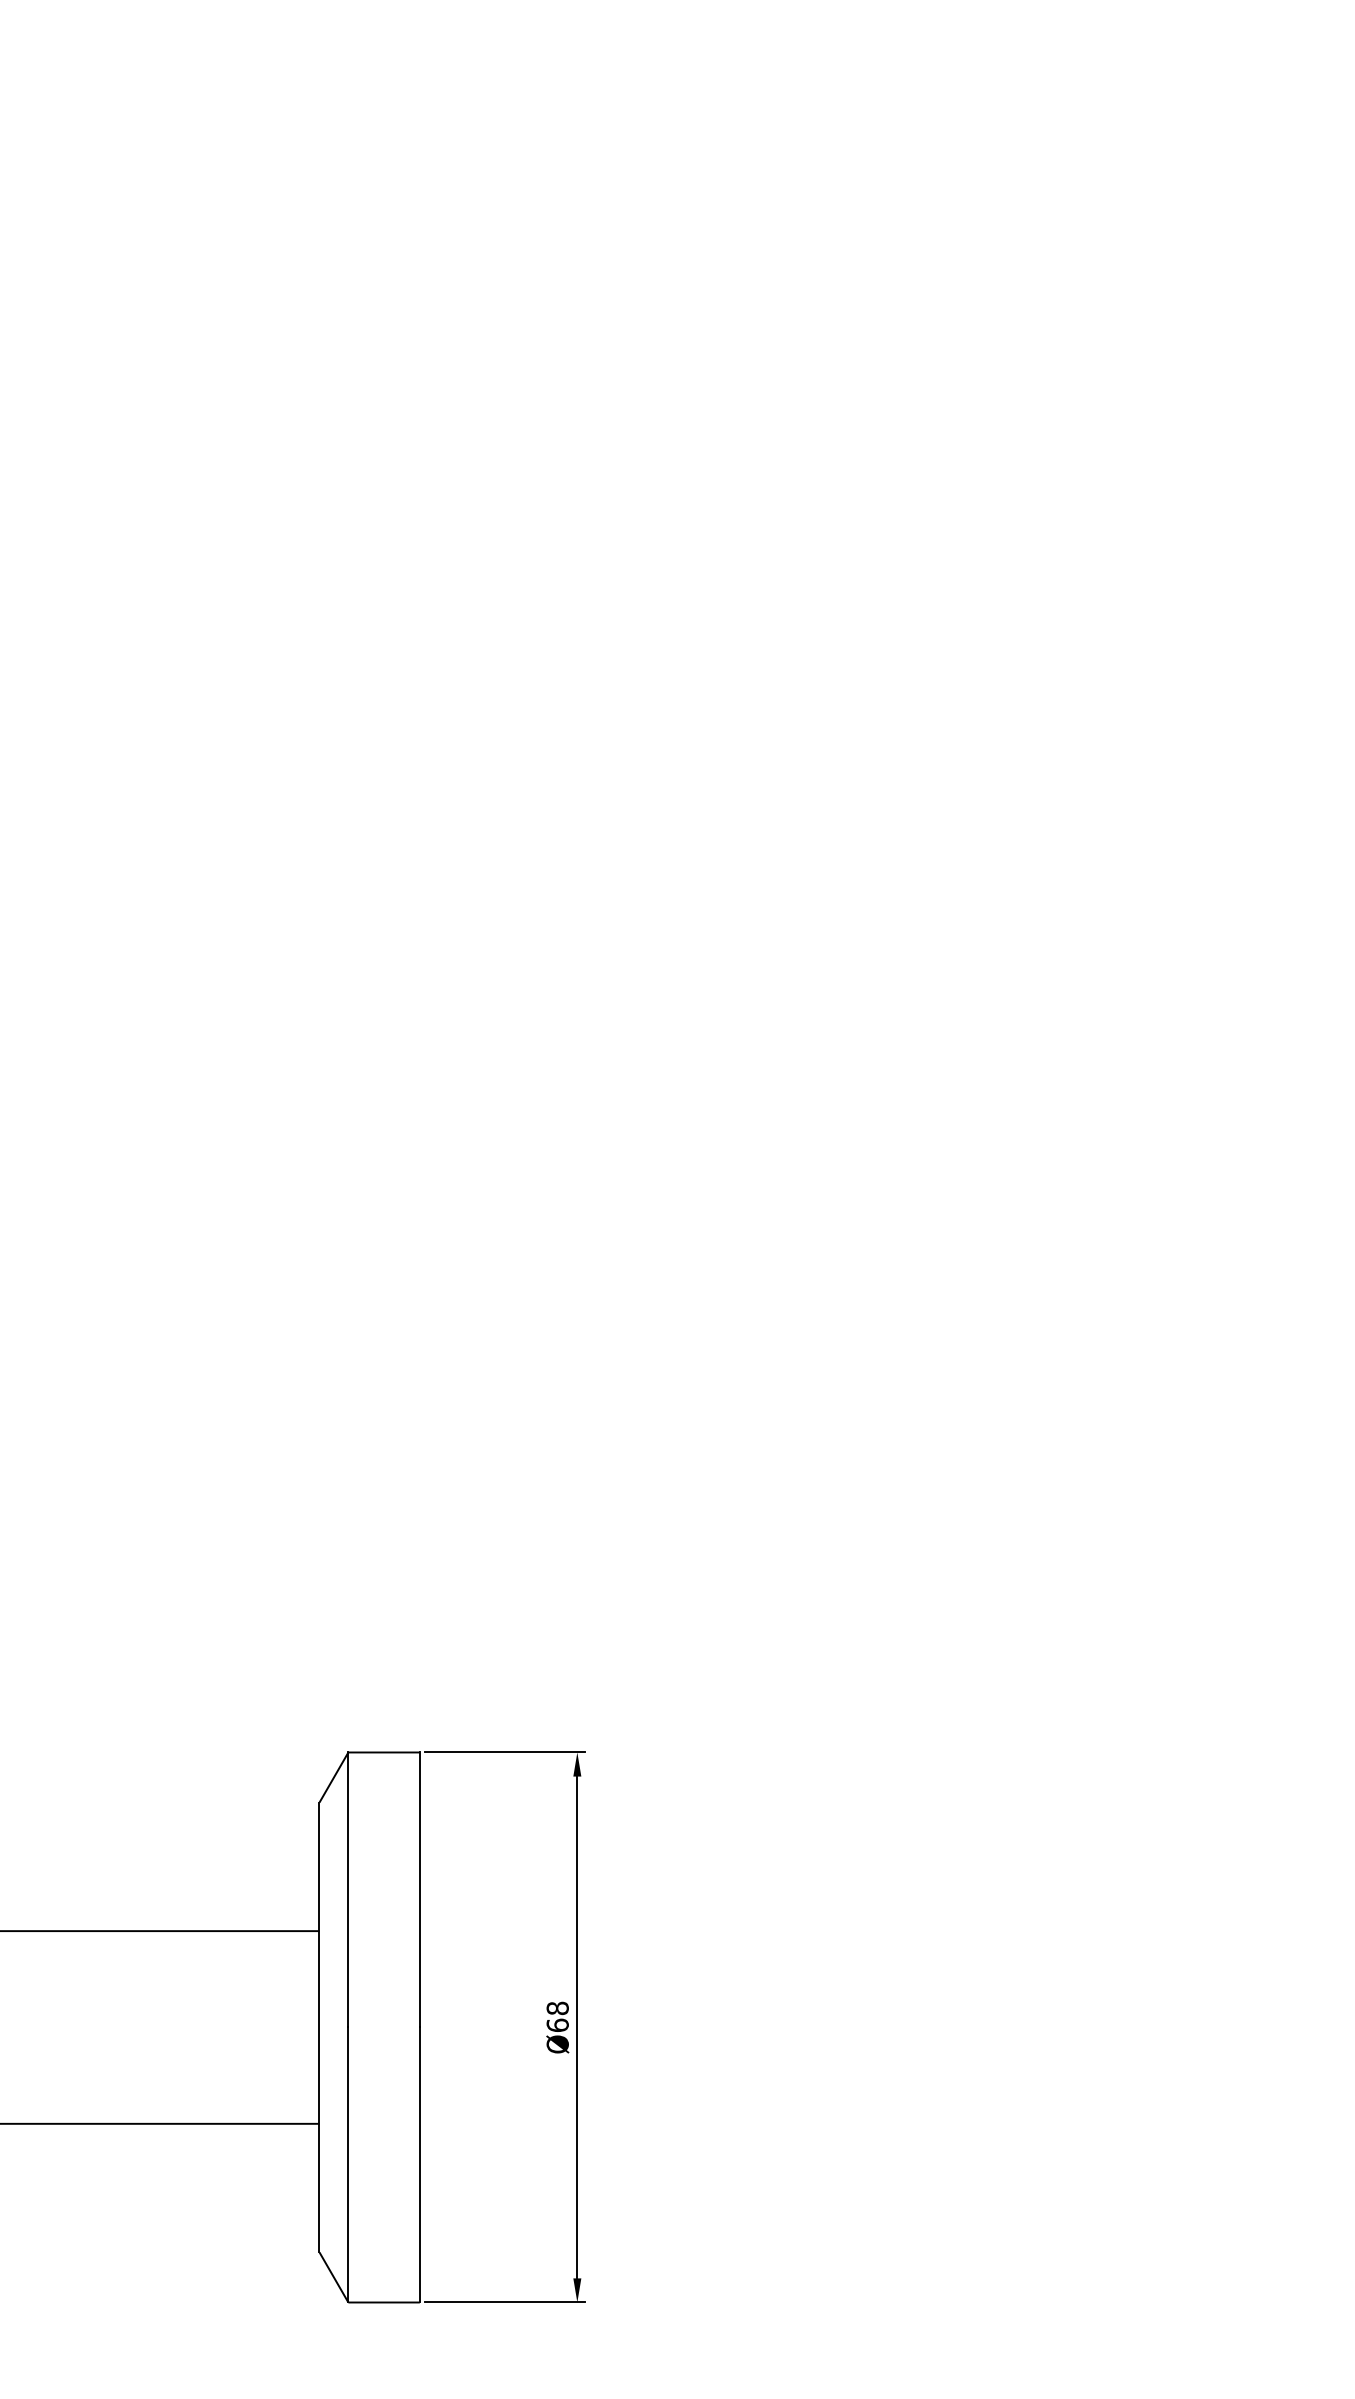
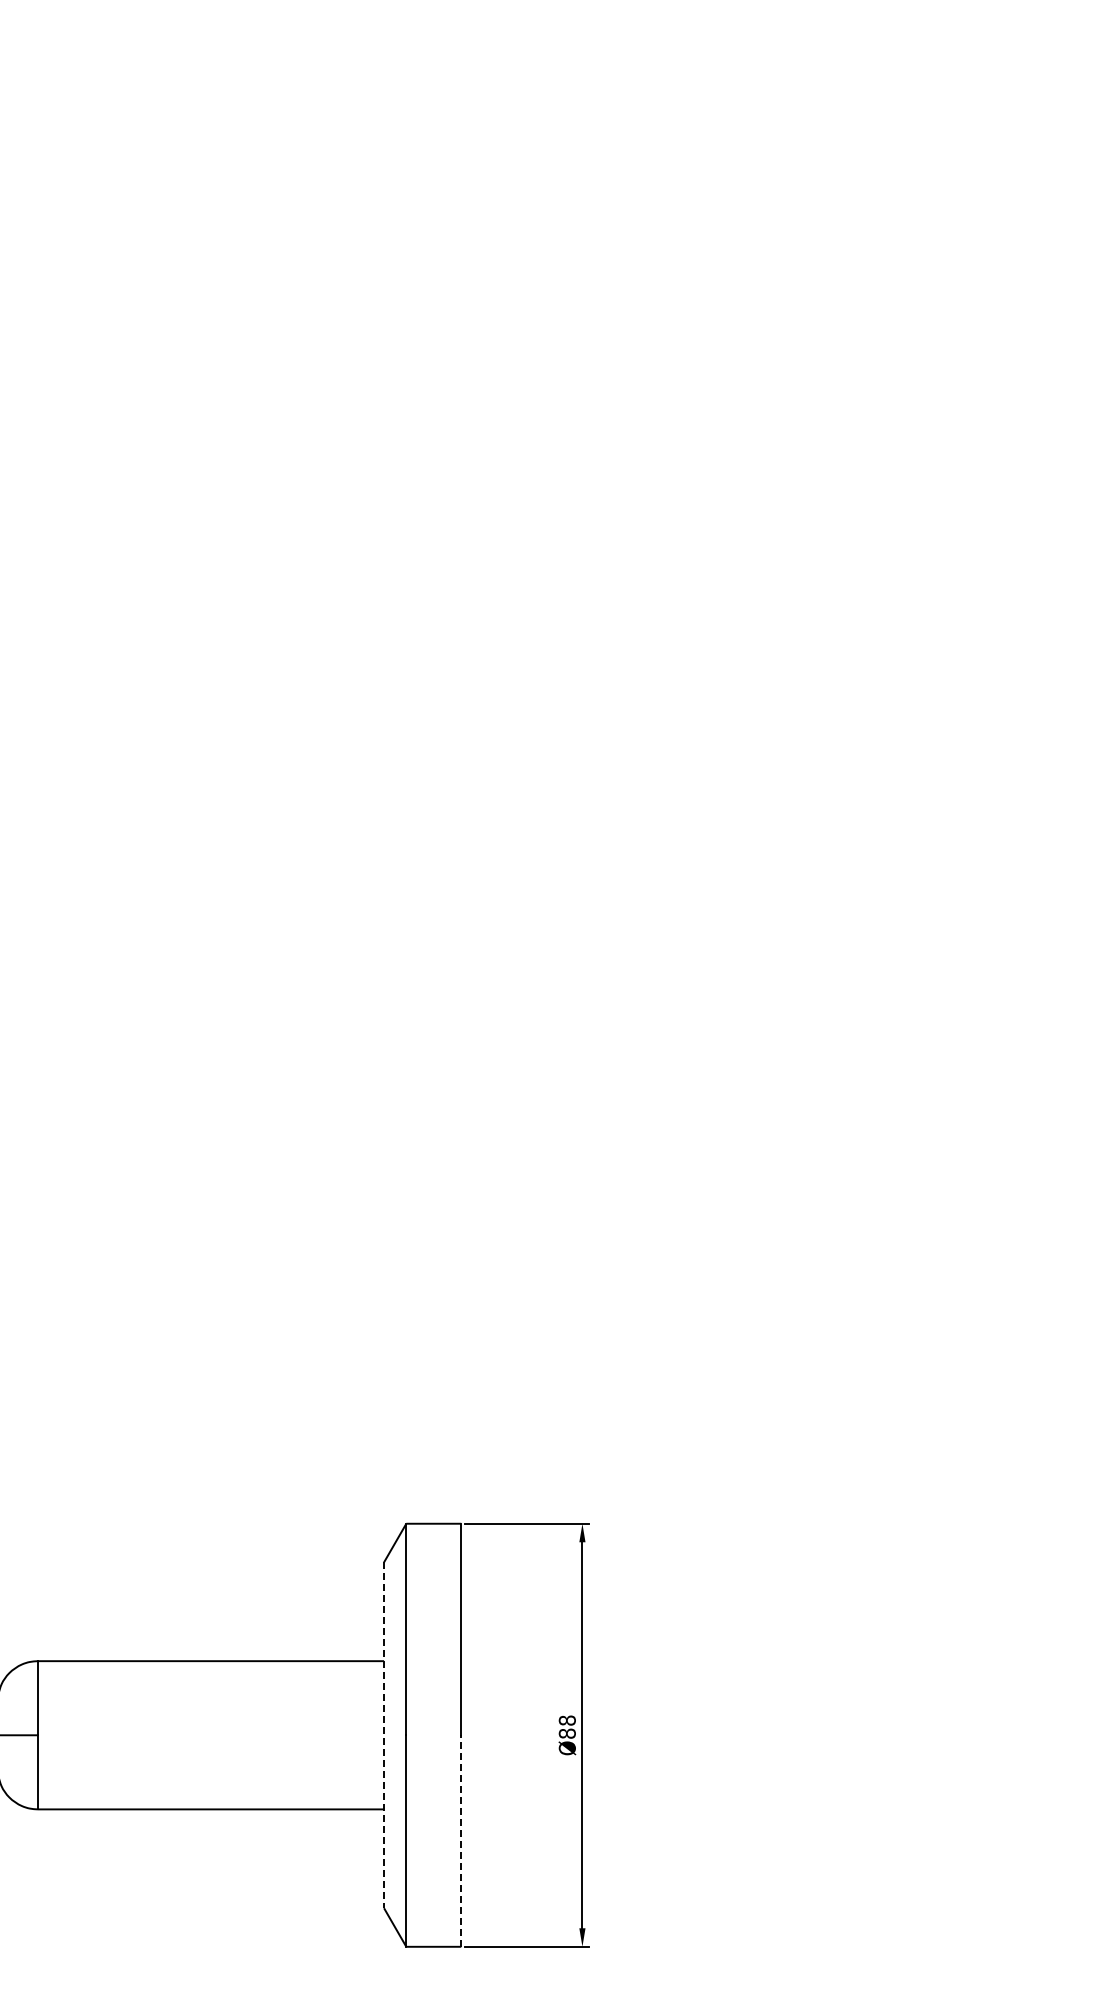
text: (556, 2025) -> (566, 1733), Ø68 -> Ø88
line: (320, 2027) -> (384, 1735), solid -> dashed
line: (420, 2165) -> (461, 1841), solid -> dashed

